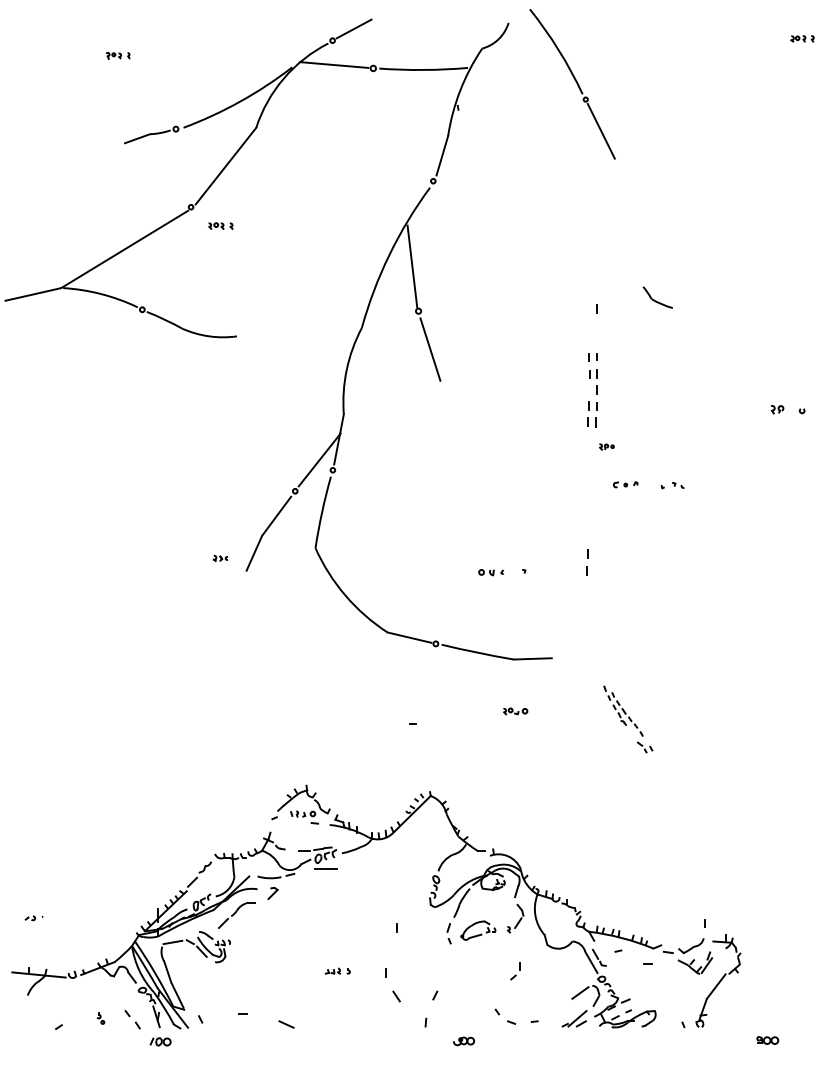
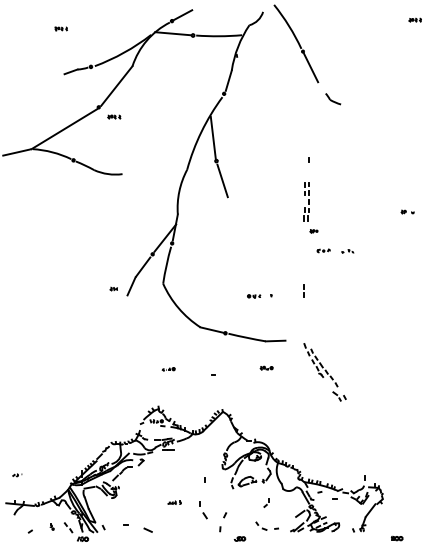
part: (658, 298) -> (333, 99), moved
part: (787, 408) -> (407, 211), size x0.71
part: (325, 713) -> (168, 369), added
part: (627, 719) -> (324, 372), size x1.67

